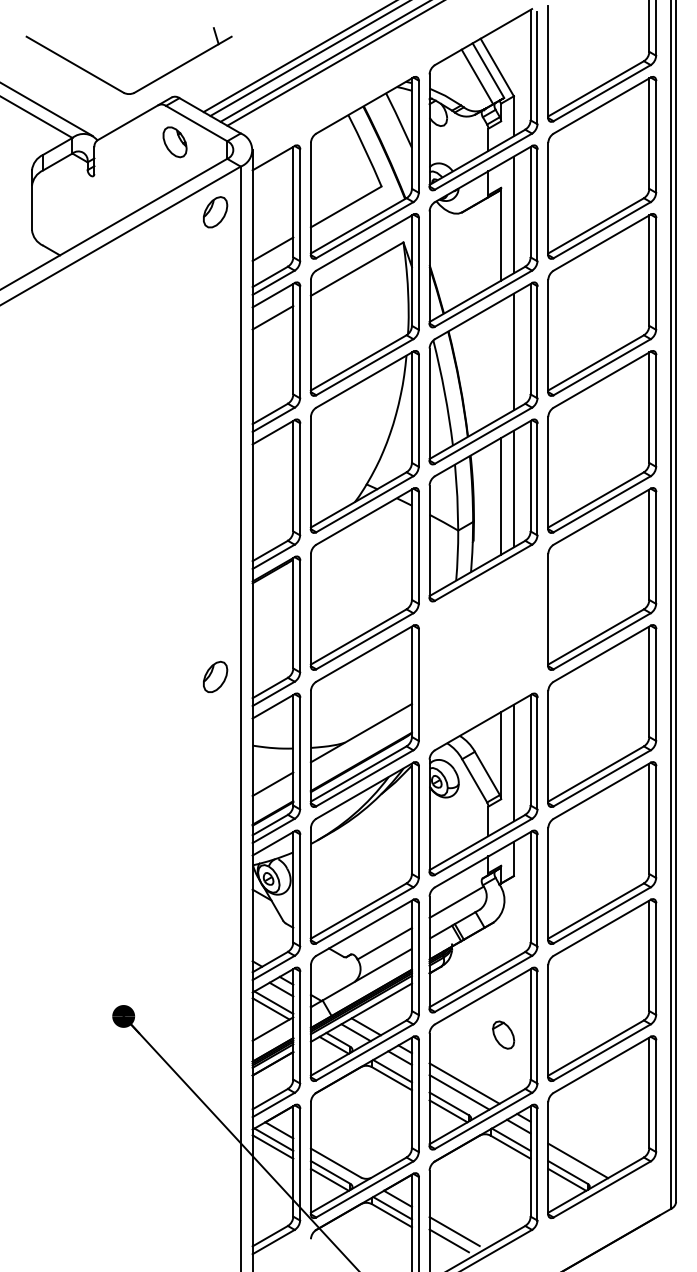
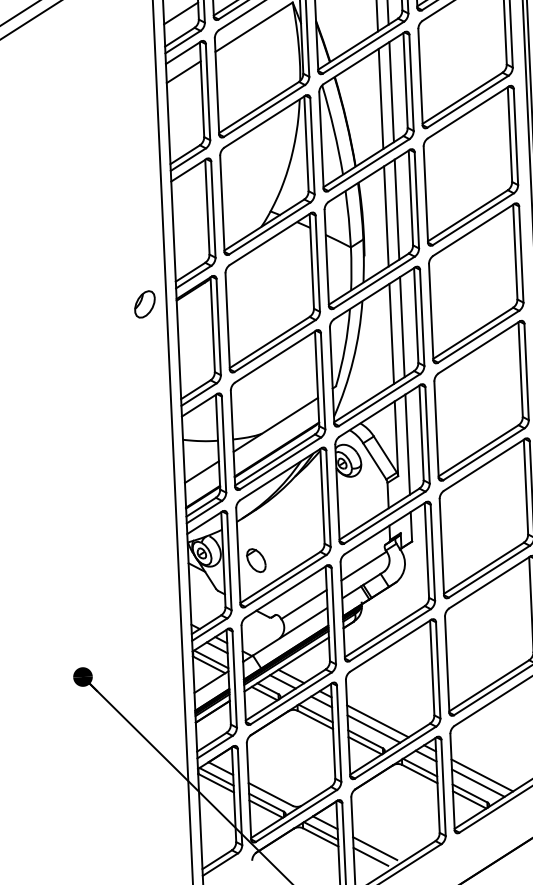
line: (501, 358) -> (381, 98), added
part: (483, 647) -> (377, 346), added
part: (215, 676) -> (144, 303), moved
part: (503, 1034) -> (256, 560), moved
line: (583, 1151) -> (482, 774), added

